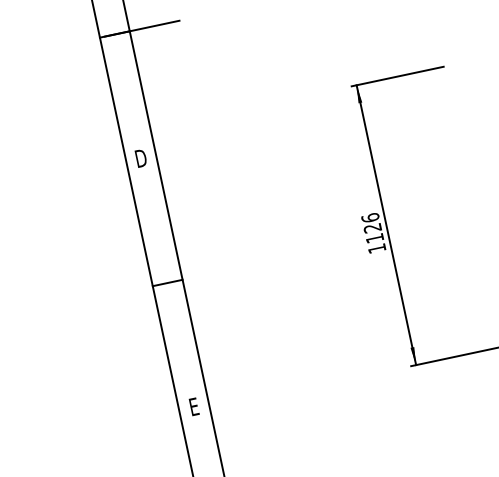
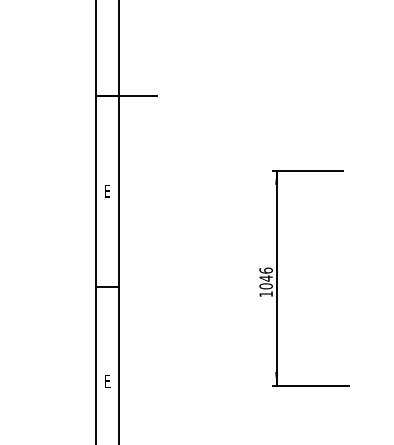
text: (141, 157) -> (107, 190), D -> E
text: (372, 233) -> (265, 282), 1126 -> 1046

